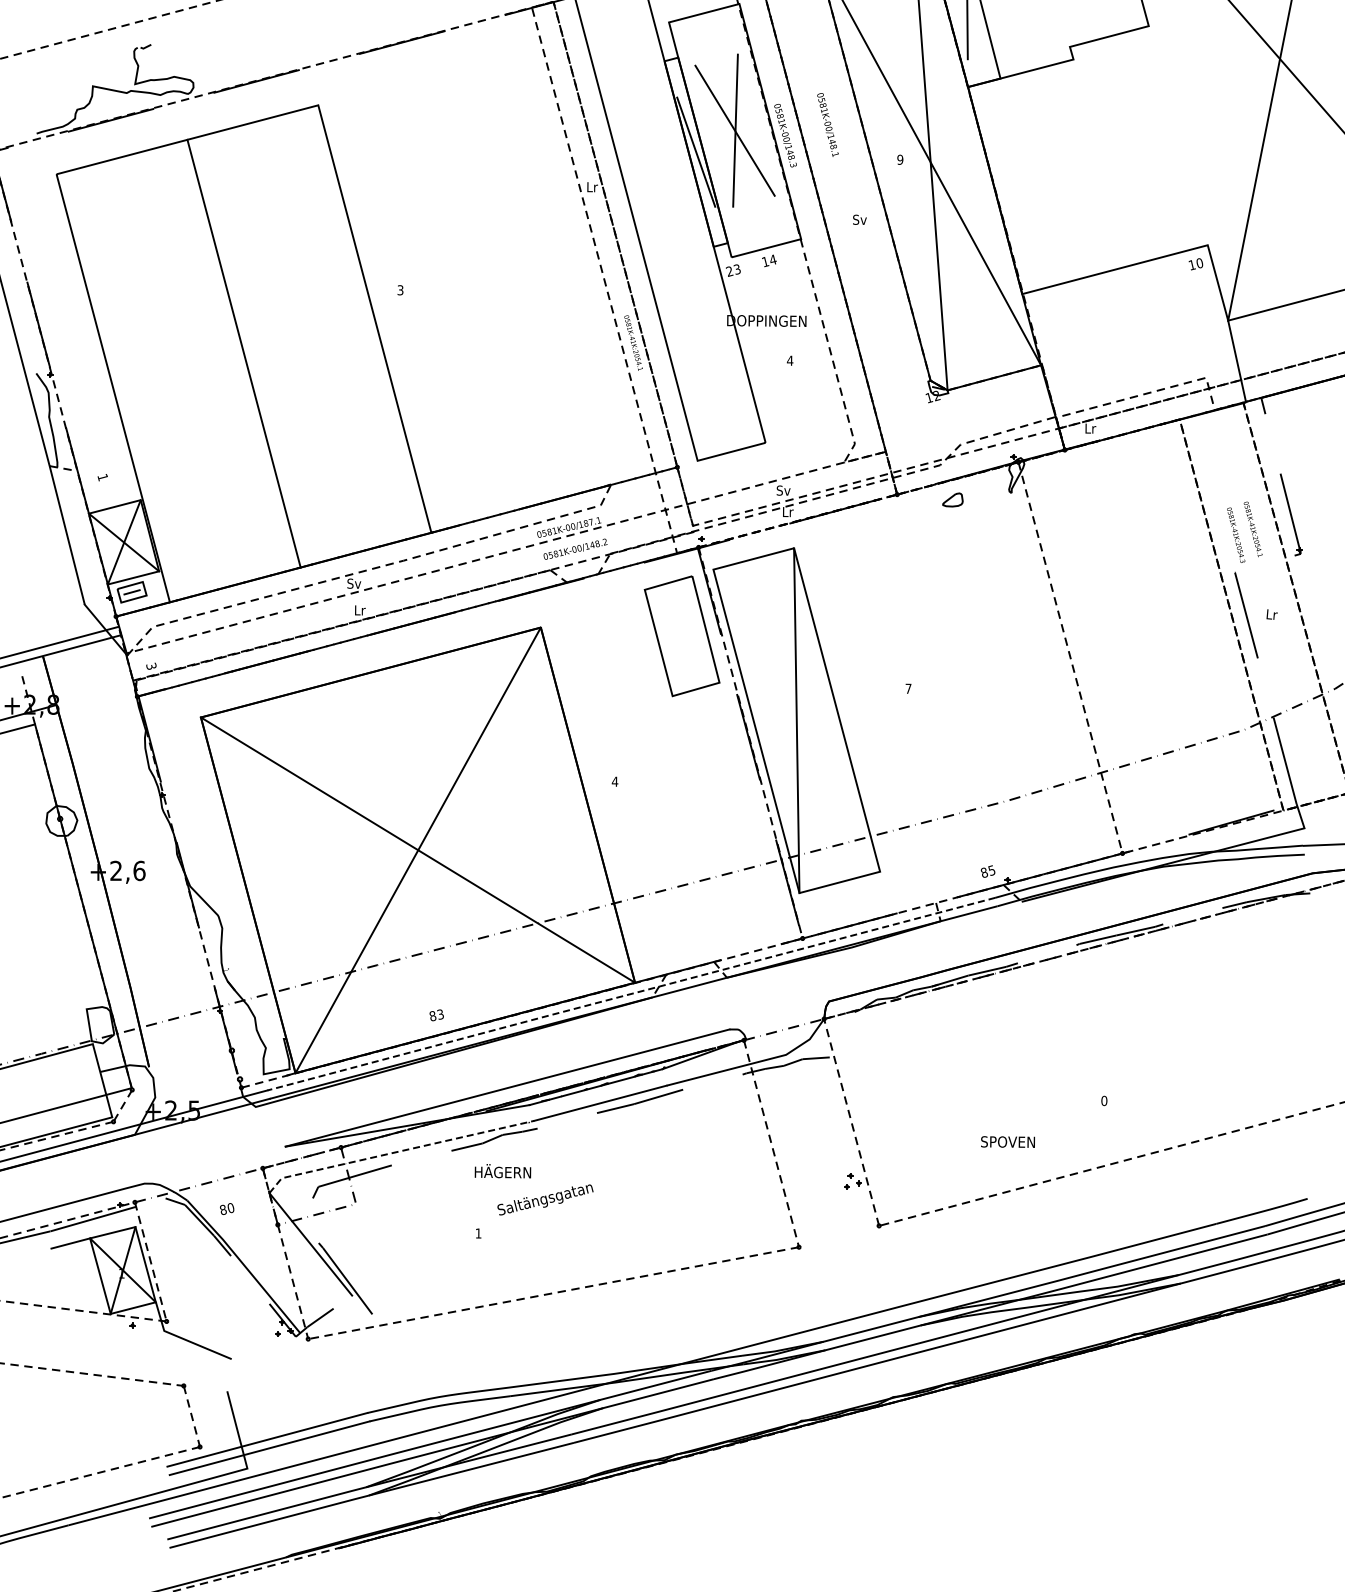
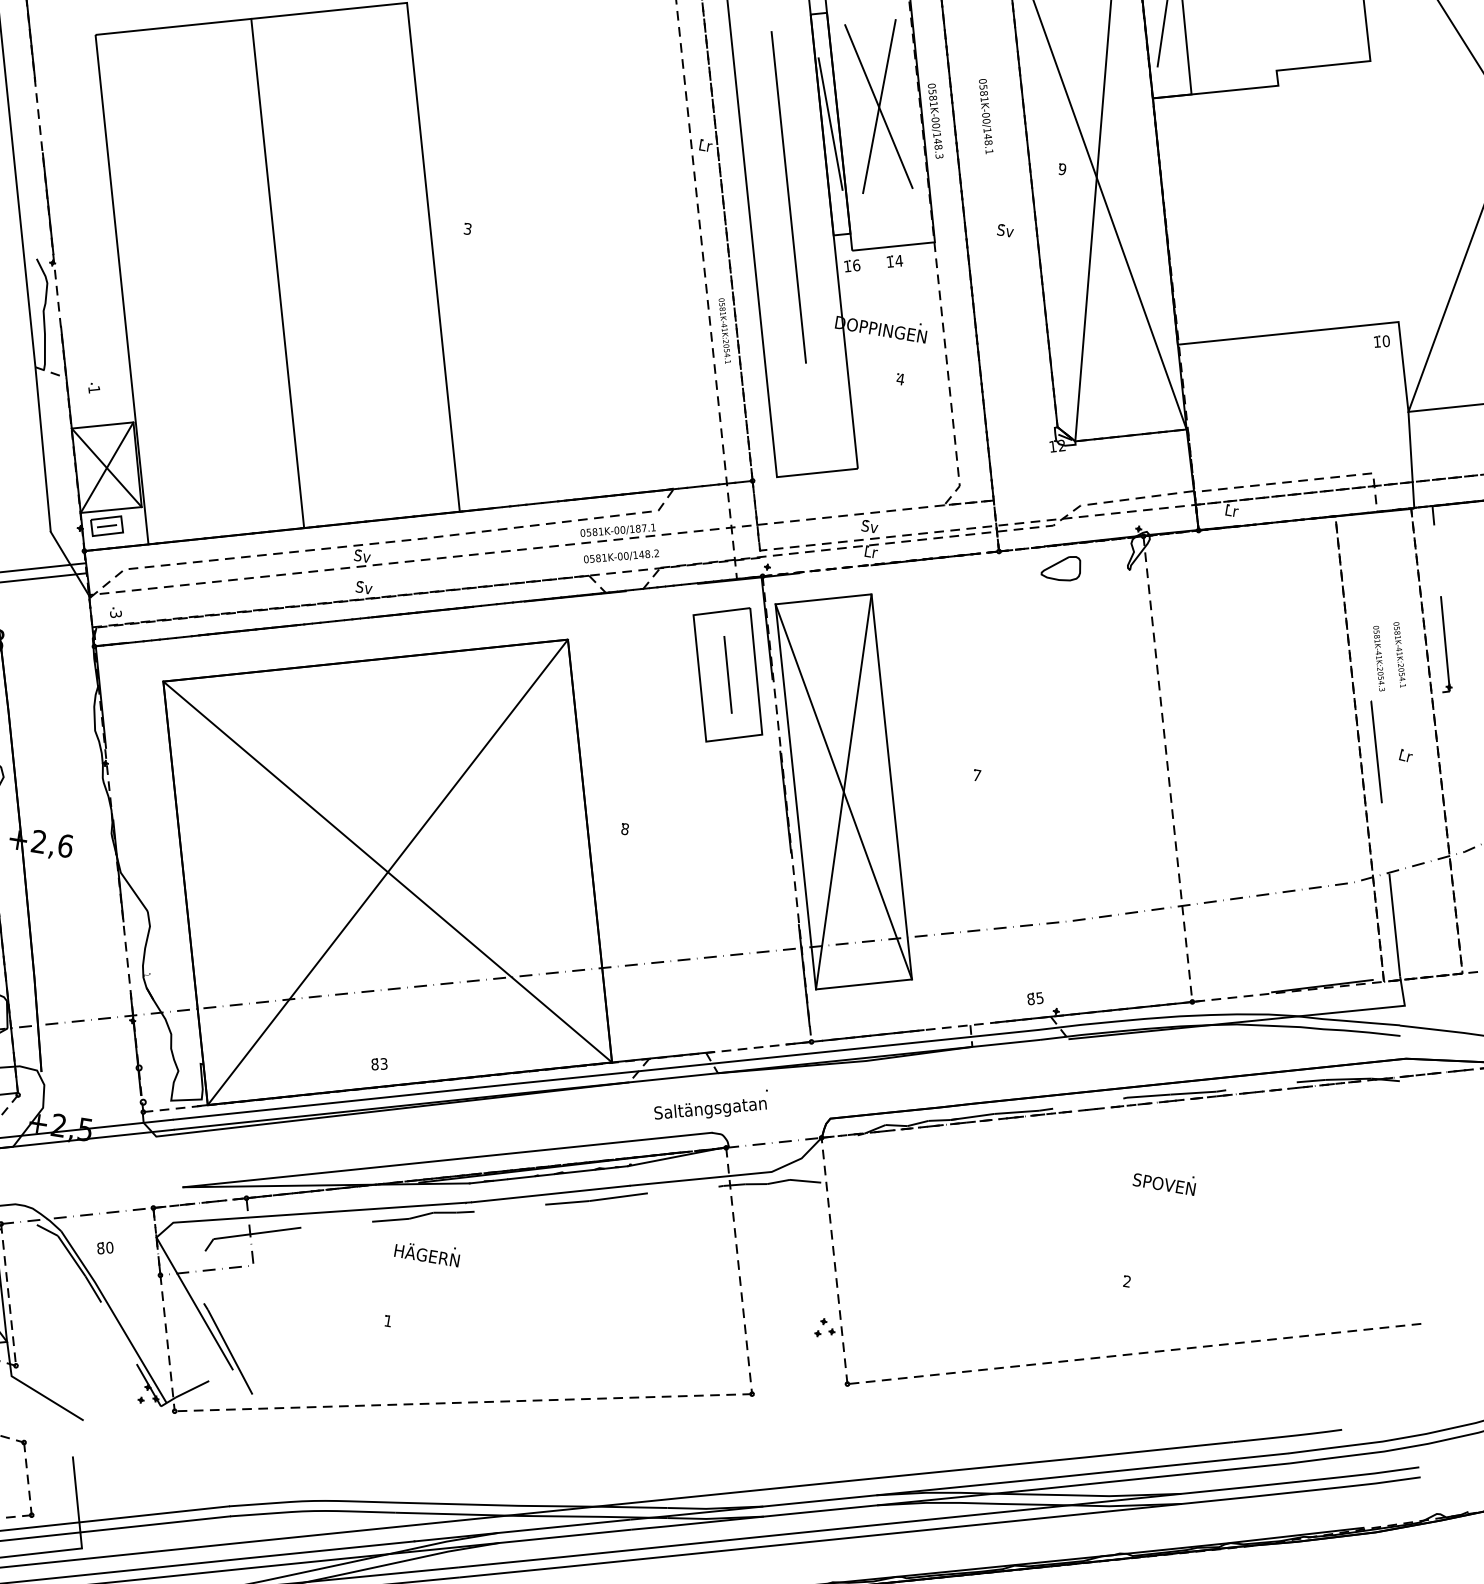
line: (670, 220) -> (788, 197), added
text: (732, 270) -> (850, 265), 23 -> 16
part: (952, 499) -> (1061, 566), size x1.67
text: (359, 610) -> (363, 587), Lr -> Sv
line: (682, 636) -> (728, 675), added
line: (796, 720) -> (843, 791), added
text: (614, 781) -> (624, 828), 4 -> 8
line: (631, 994) -> (605, 1075), dashed -> solid
text: (1104, 1100) -> (1127, 1281), 0 -> 2
text: (1007, 1141) -> (1163, 1183), moved
line: (397, 1151) -> (310, 1212), dashed -> solid
text: (545, 1199) -> (710, 1109), moved

